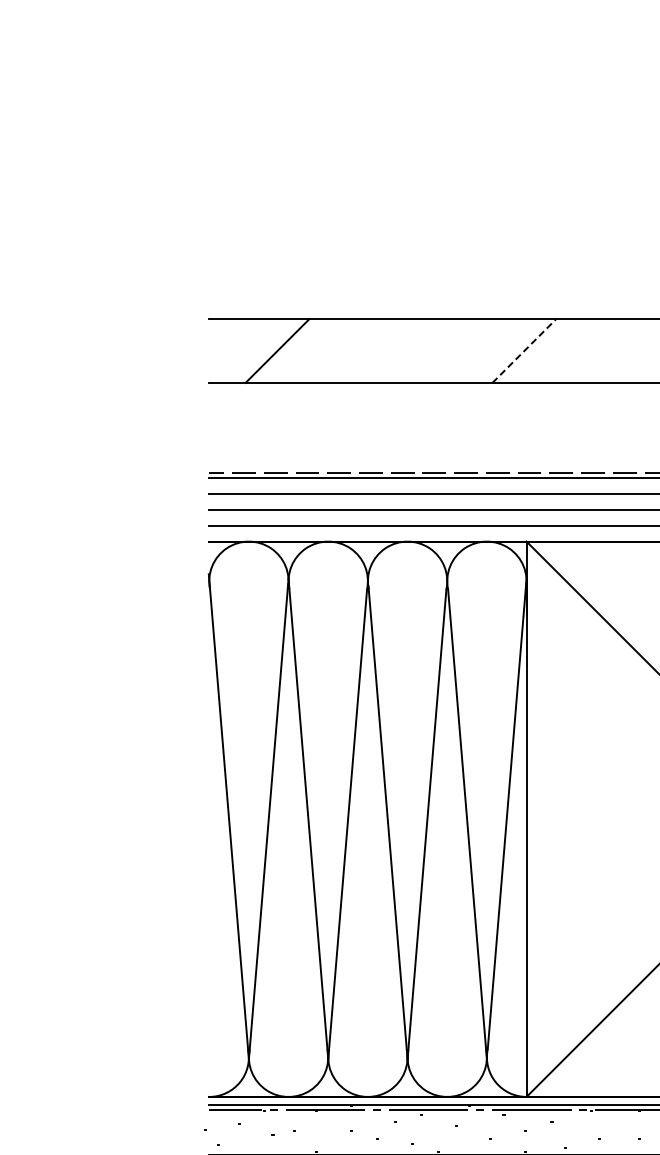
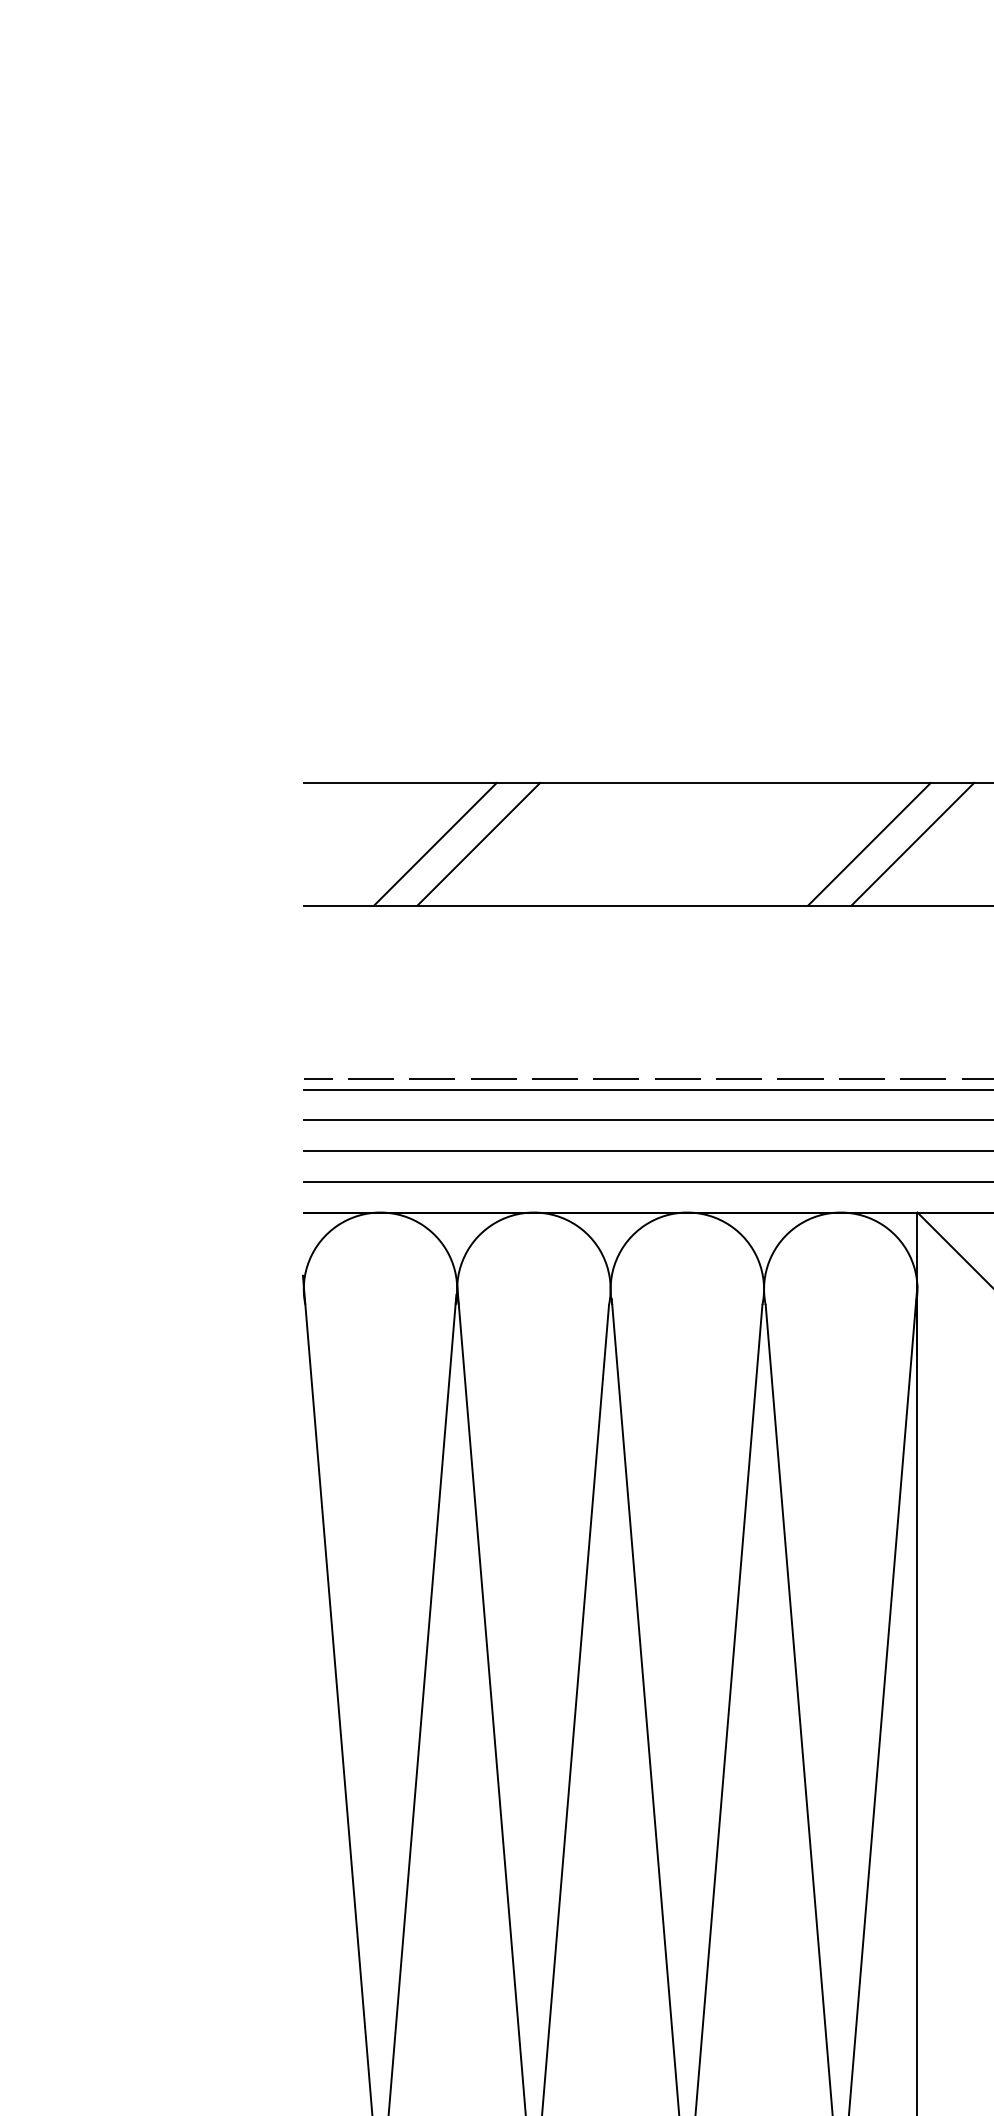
line: (299, 350) -> (478, 842), added
line: (501, 350) -> (868, 842), added
line: (524, 351) -> (913, 844), dashed -> solid

